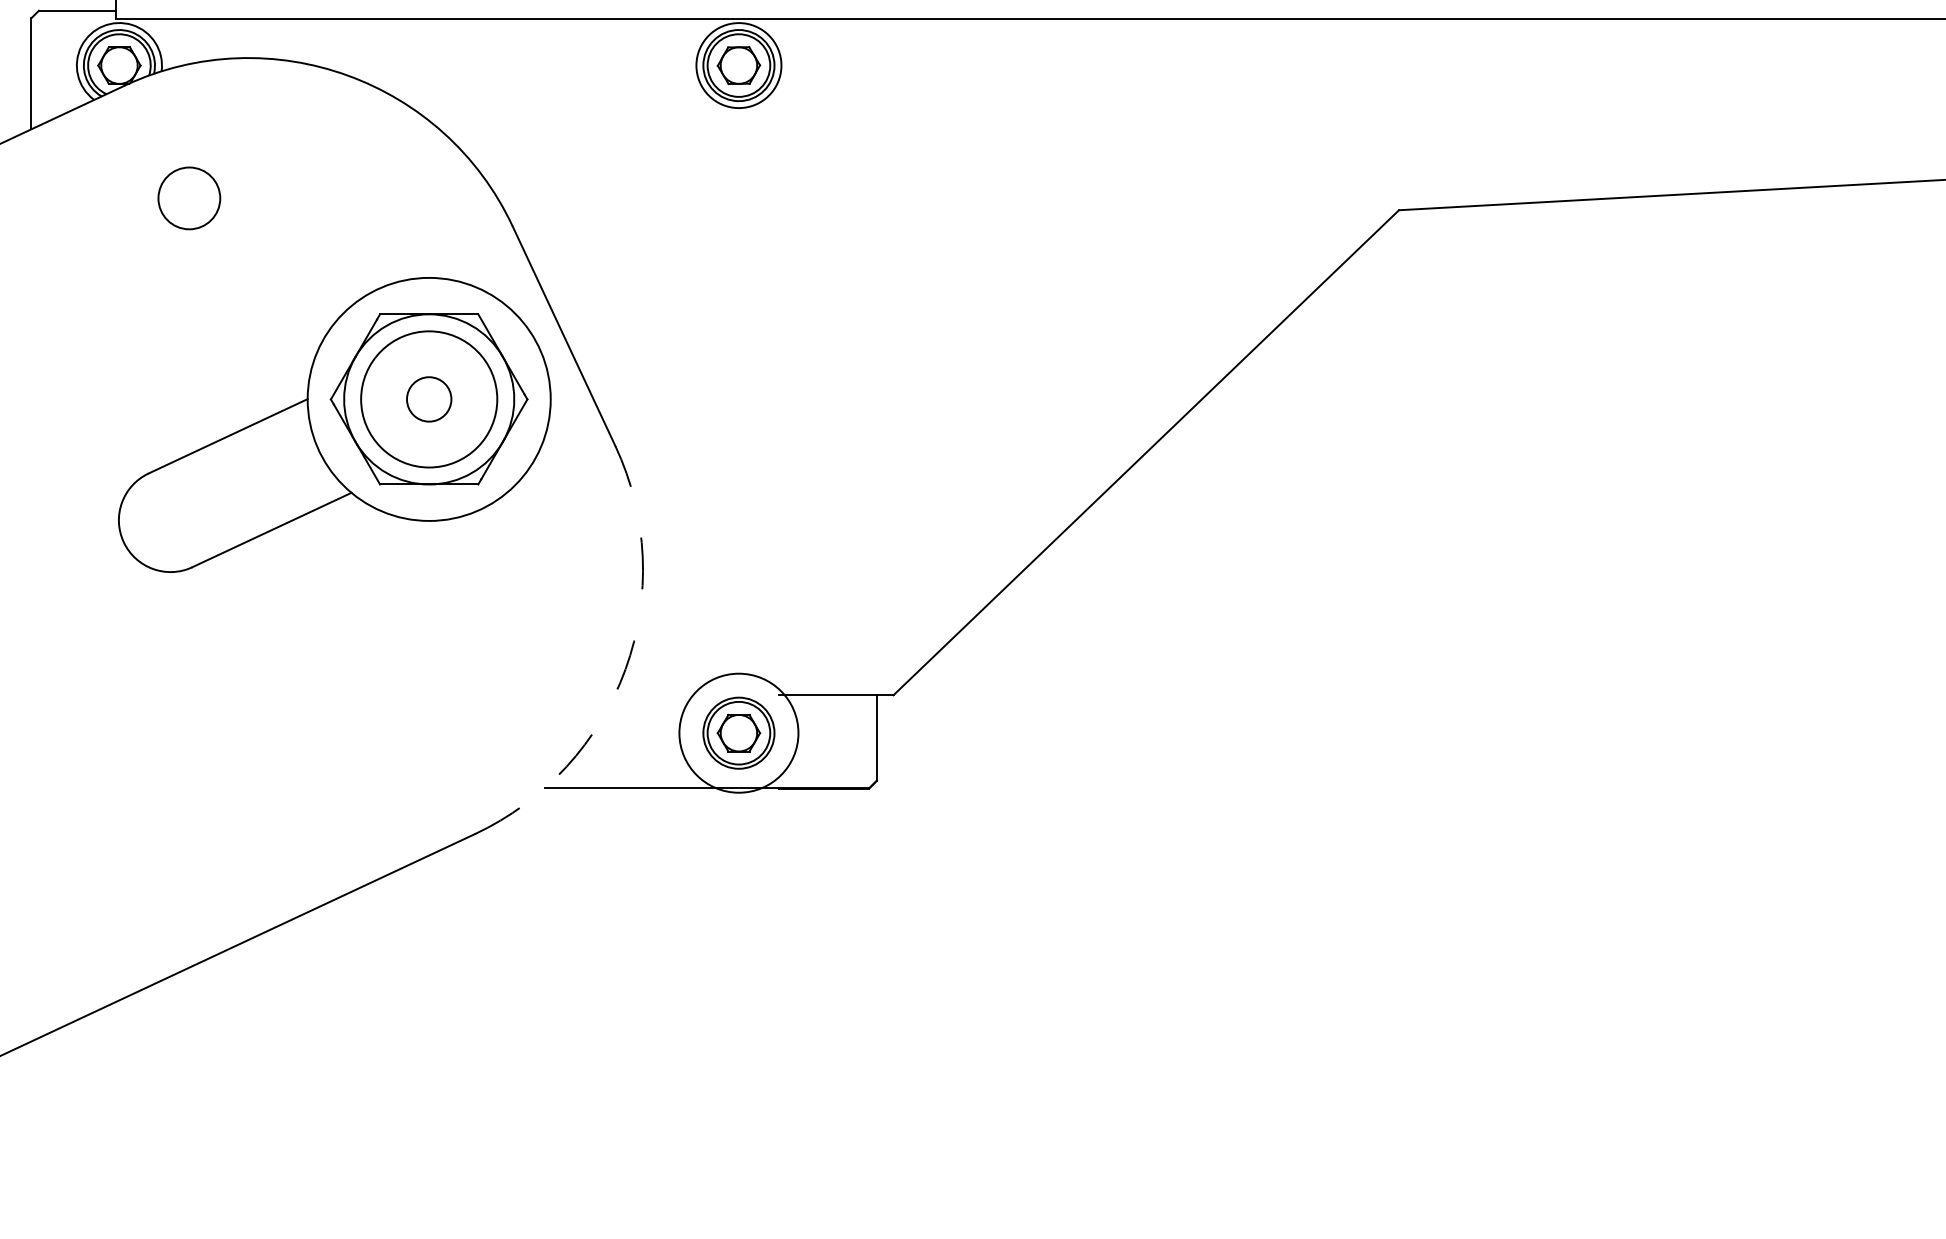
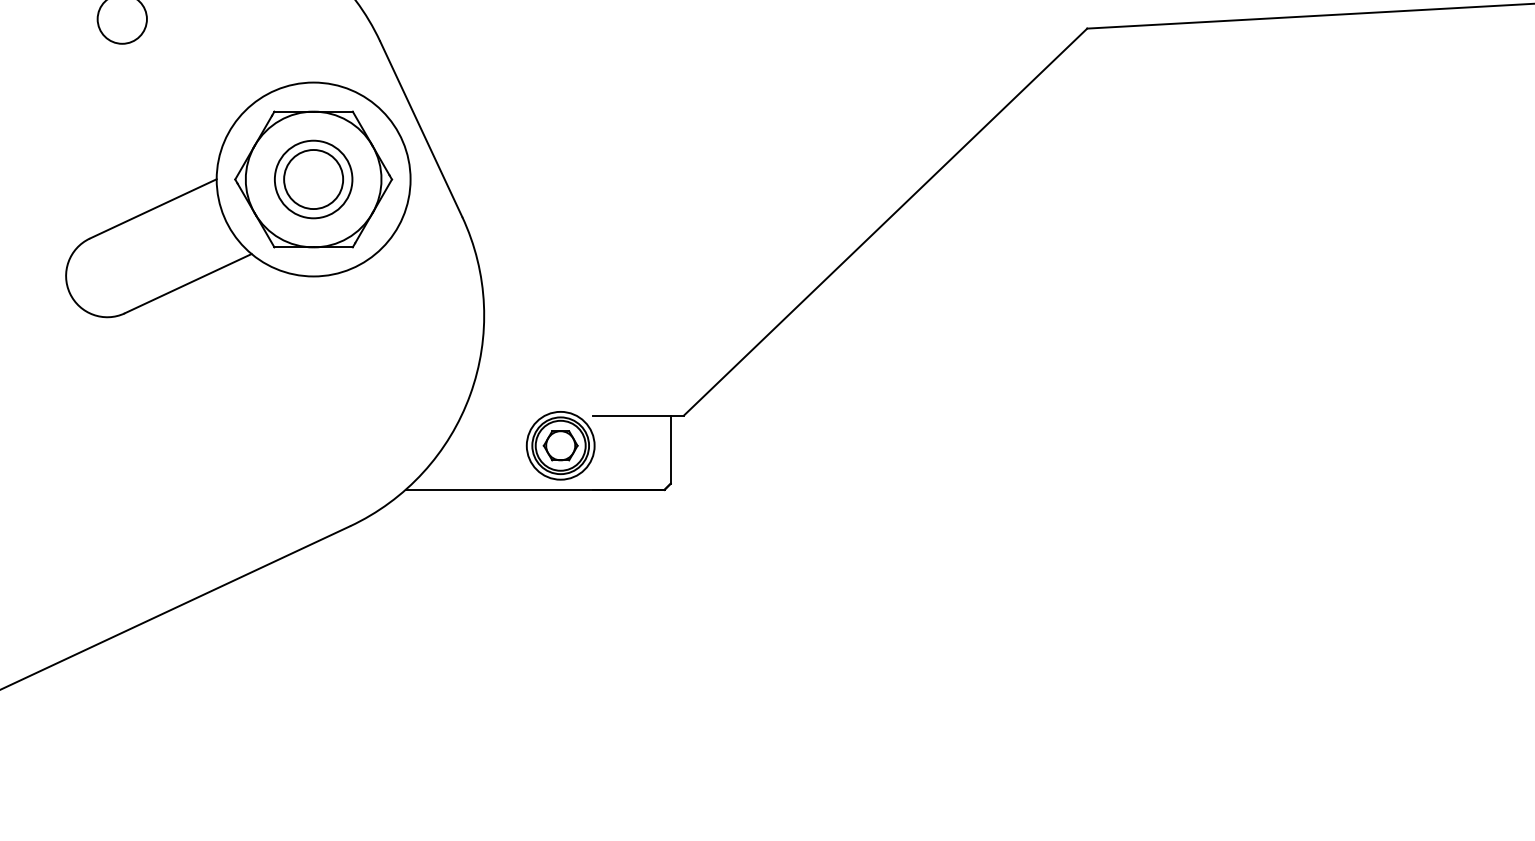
circle: (428, 399) -> (313, 179), size x0.71
circle: (429, 399) -> (313, 179), size x1.67
arc: (625, 669) -> (470, 394), dashed -> solid
circle: (738, 732) -> (560, 445), size x0.71

